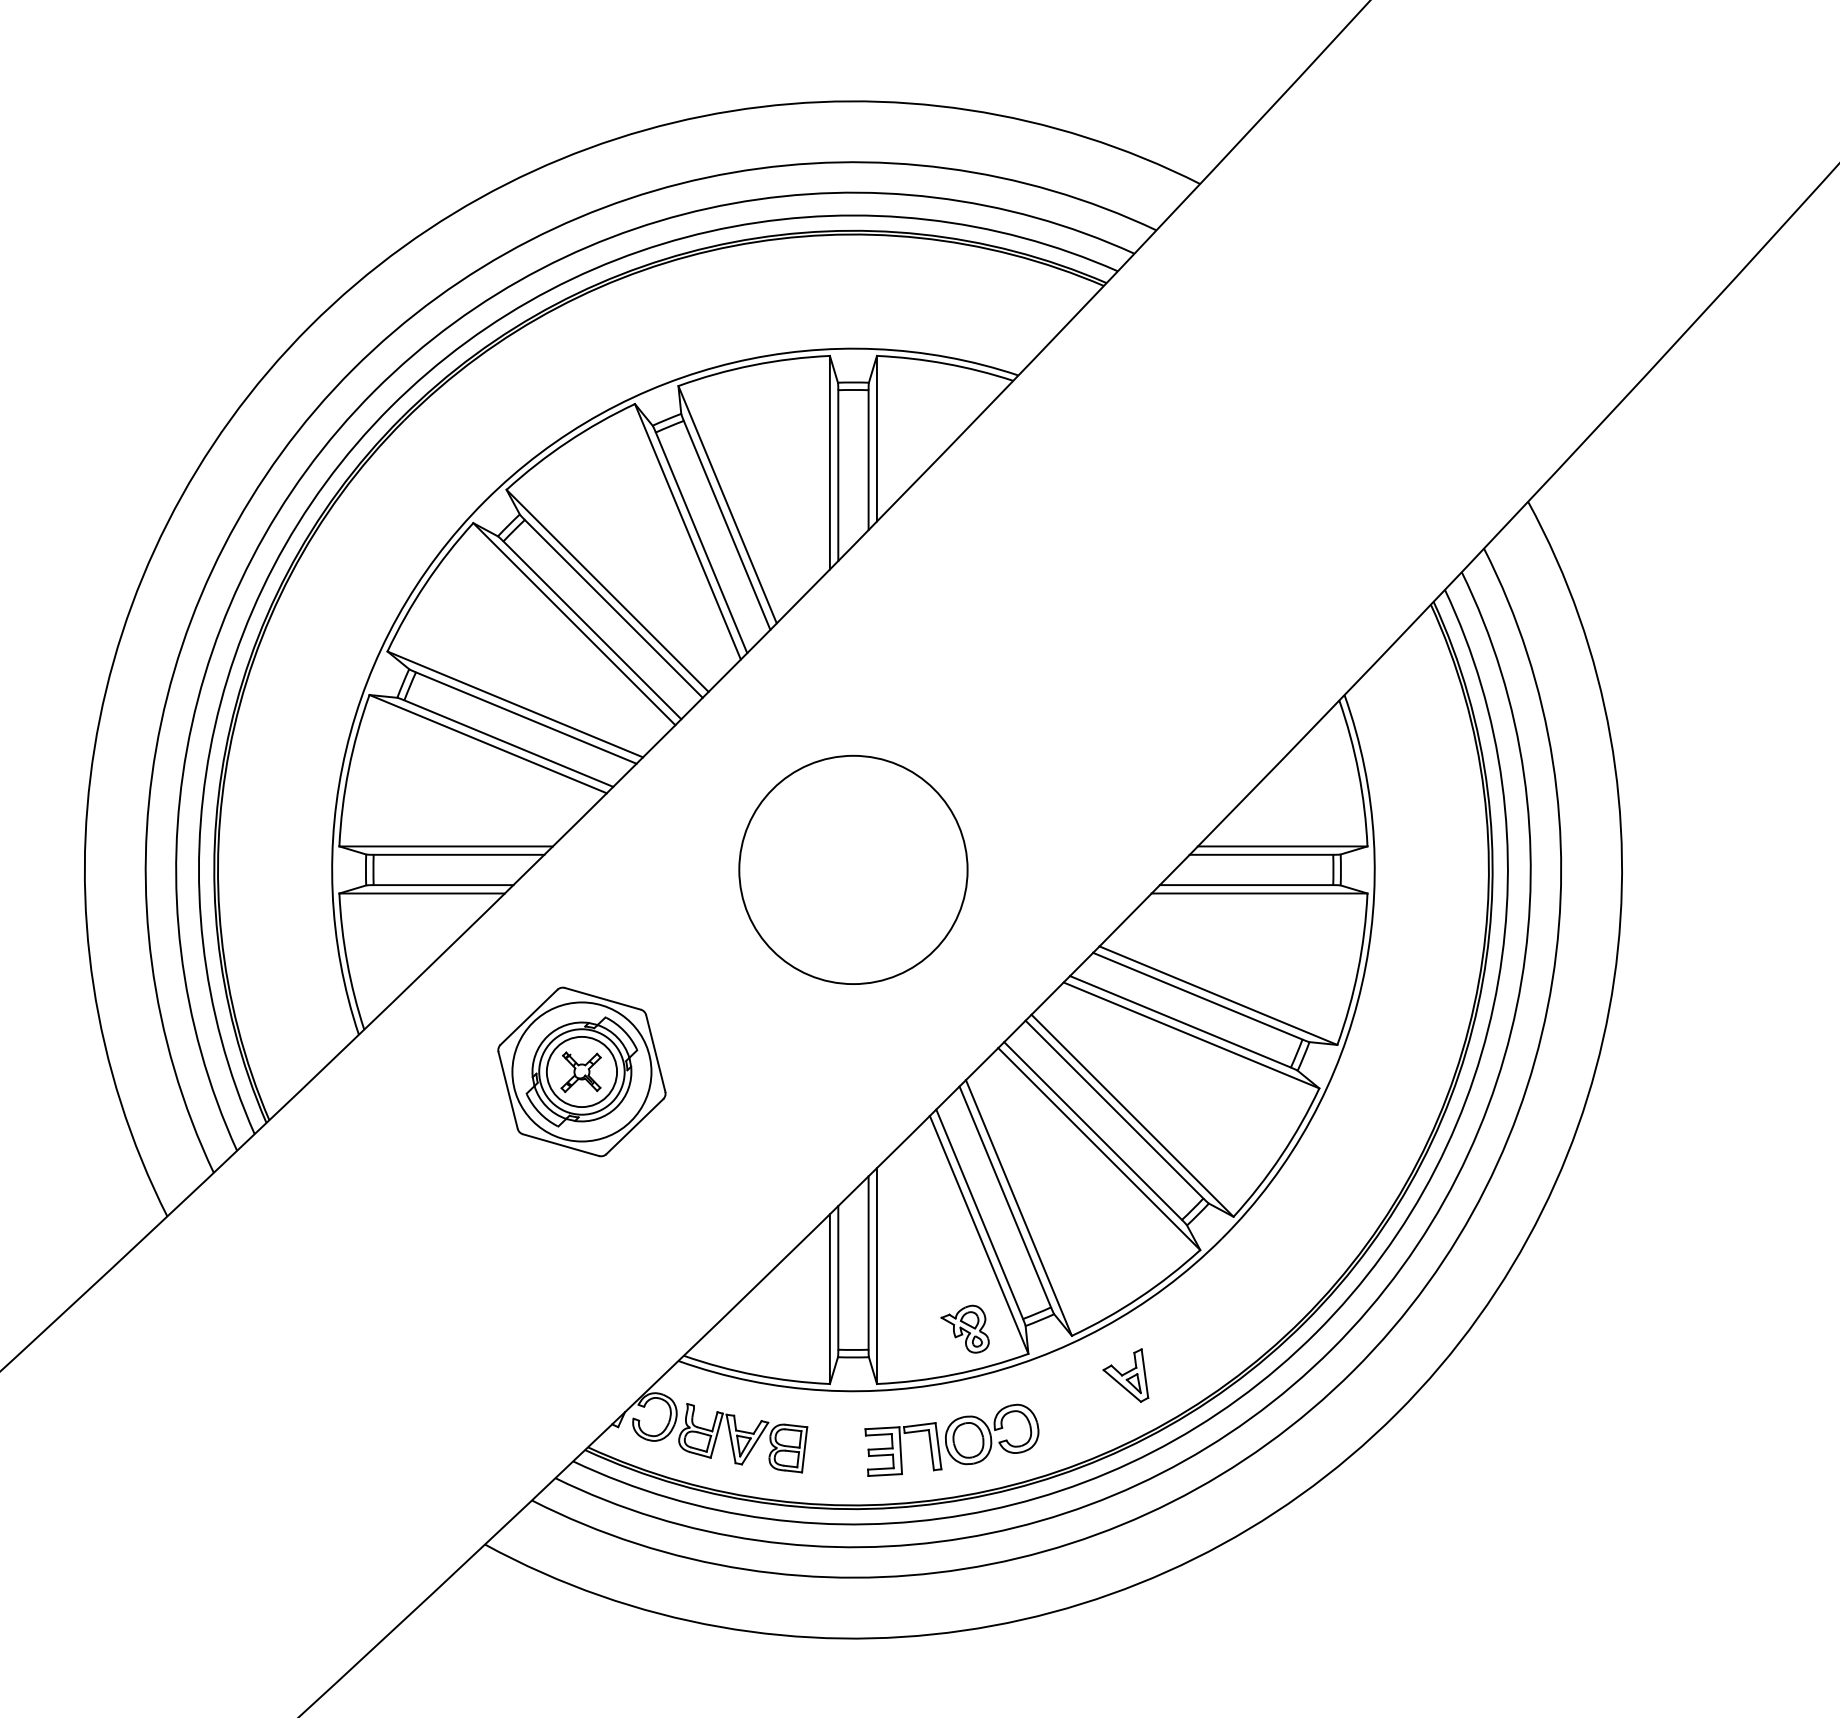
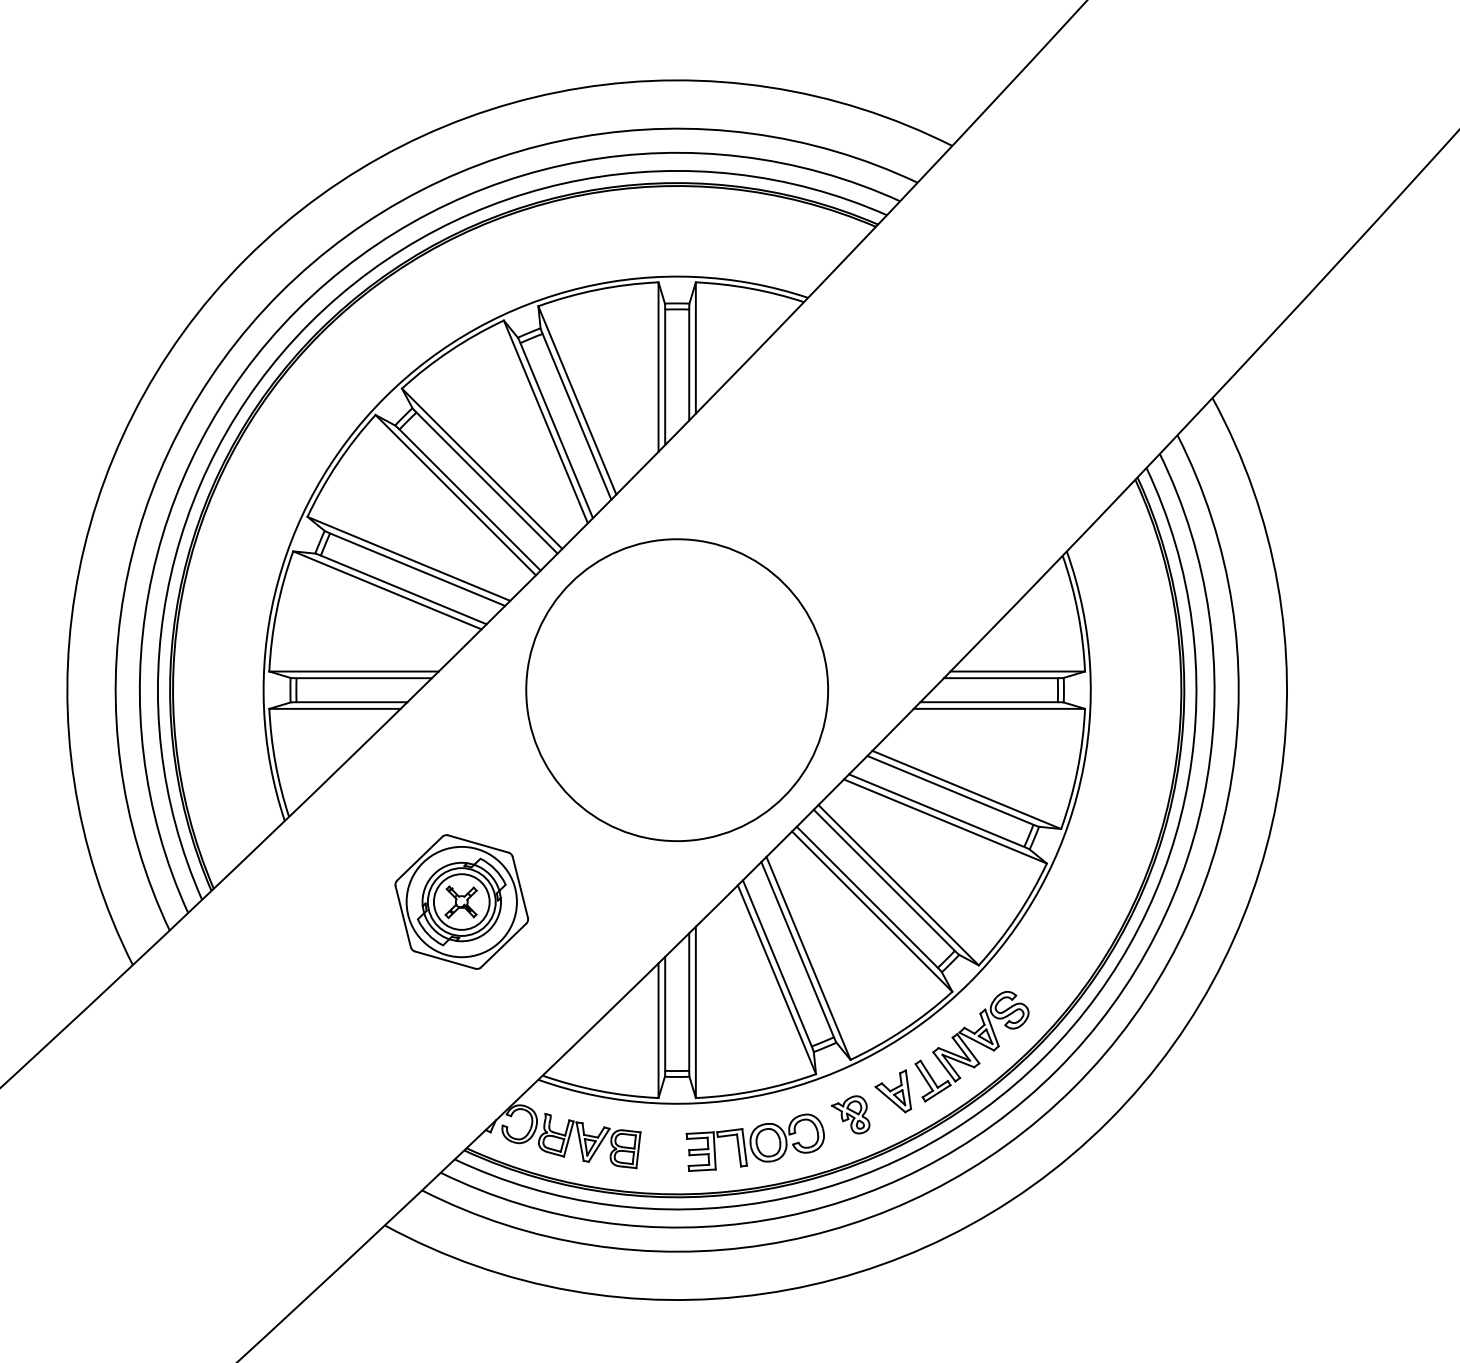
circle: (853, 869) -> (677, 689), size x1.67
part: (581, 1071) -> (461, 901), moved
part: (1225, 1319) -> (972, 1046), added
part: (964, 1328) -> (850, 1114), moved

